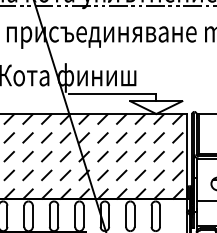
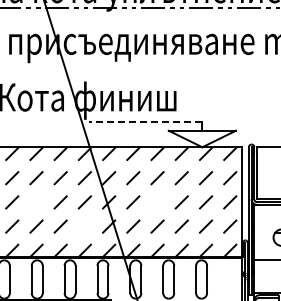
line: (112, 94) -> (145, 121), solid -> dashed
line: (28, 156) -> (36, 202), removed
line: (121, 156) -> (157, 202), removed
line: (65, 175) -> (84, 226), removed

